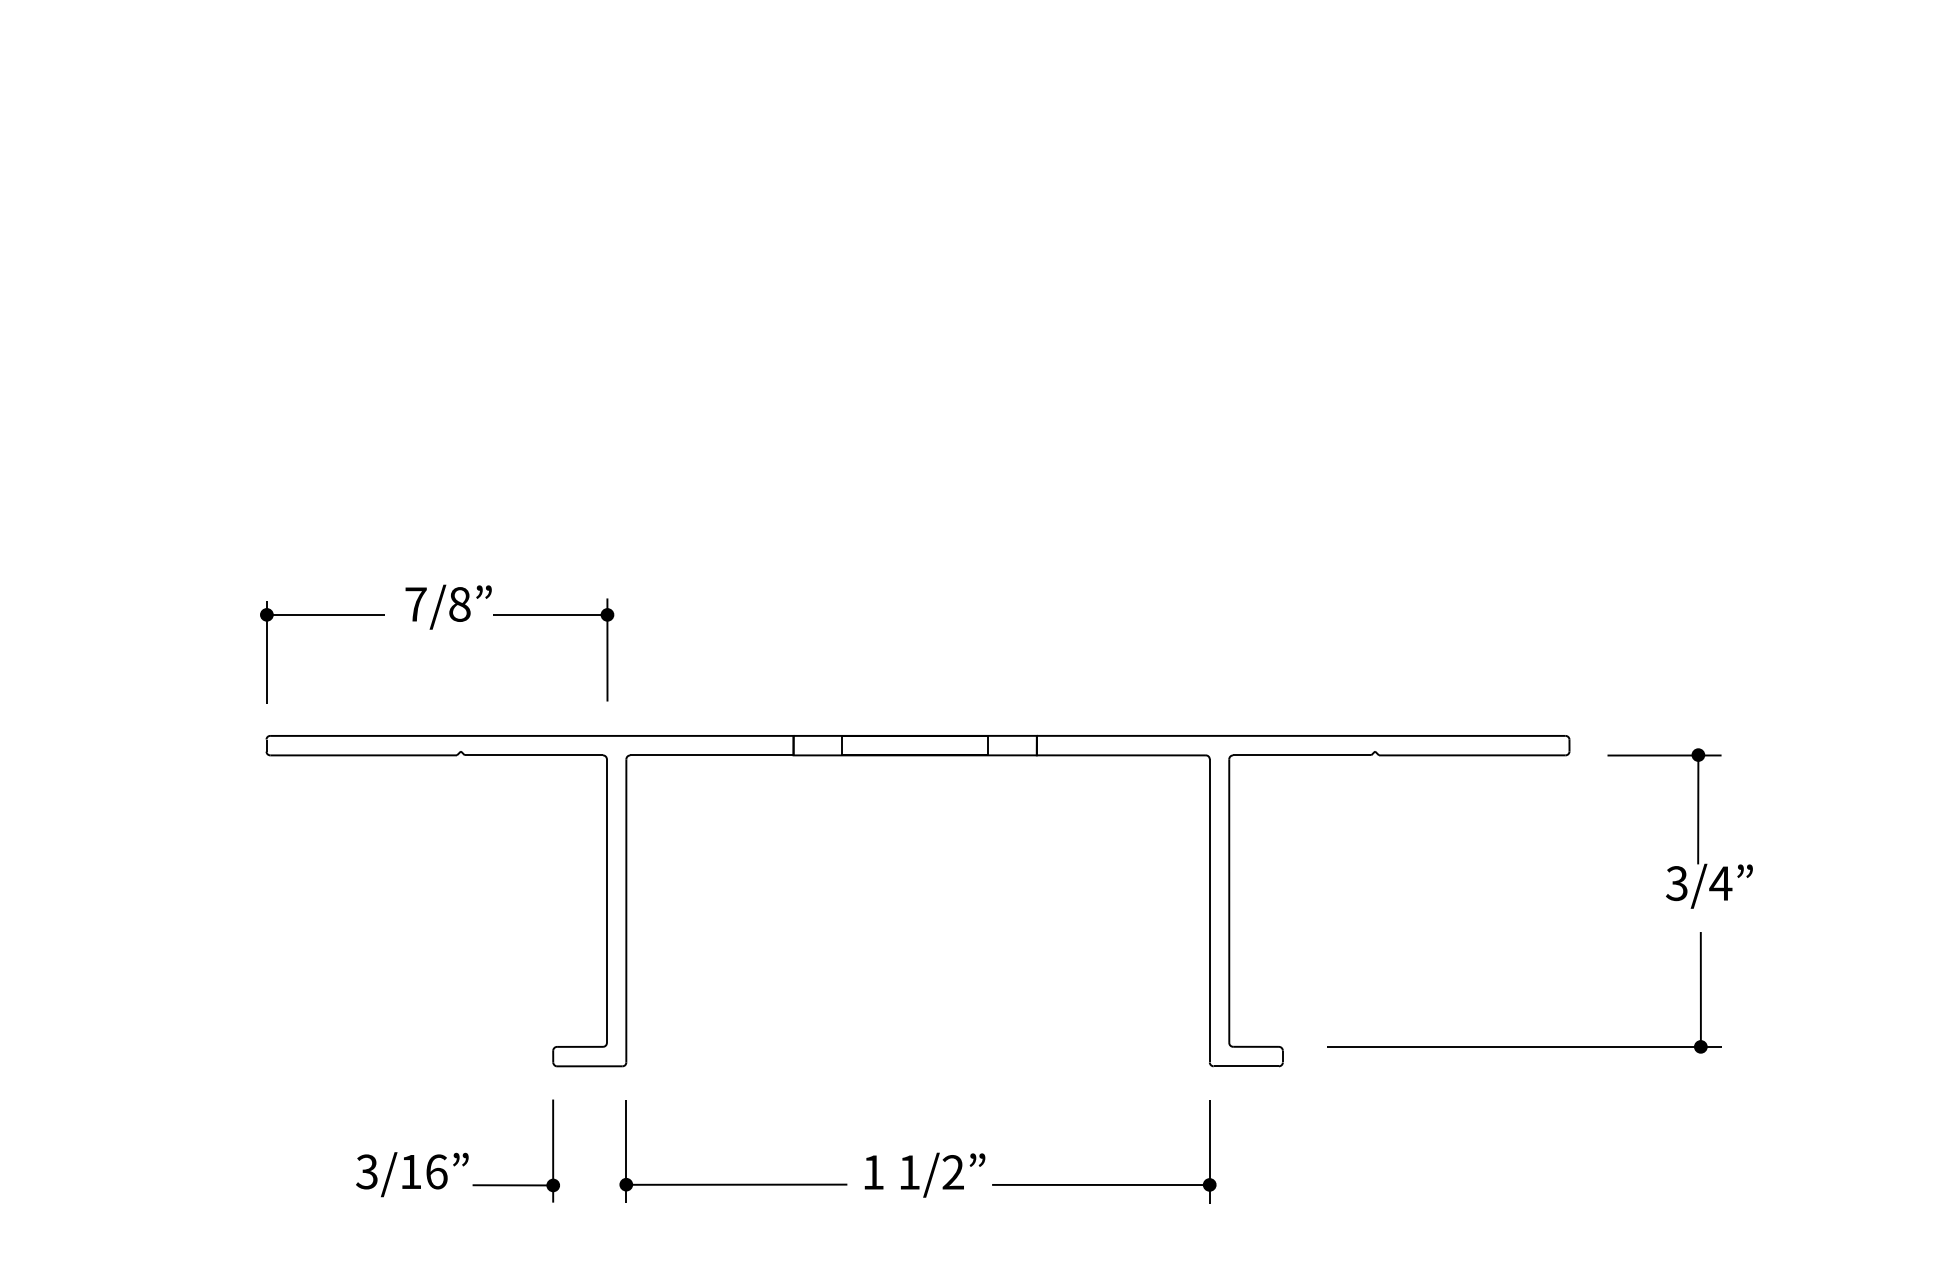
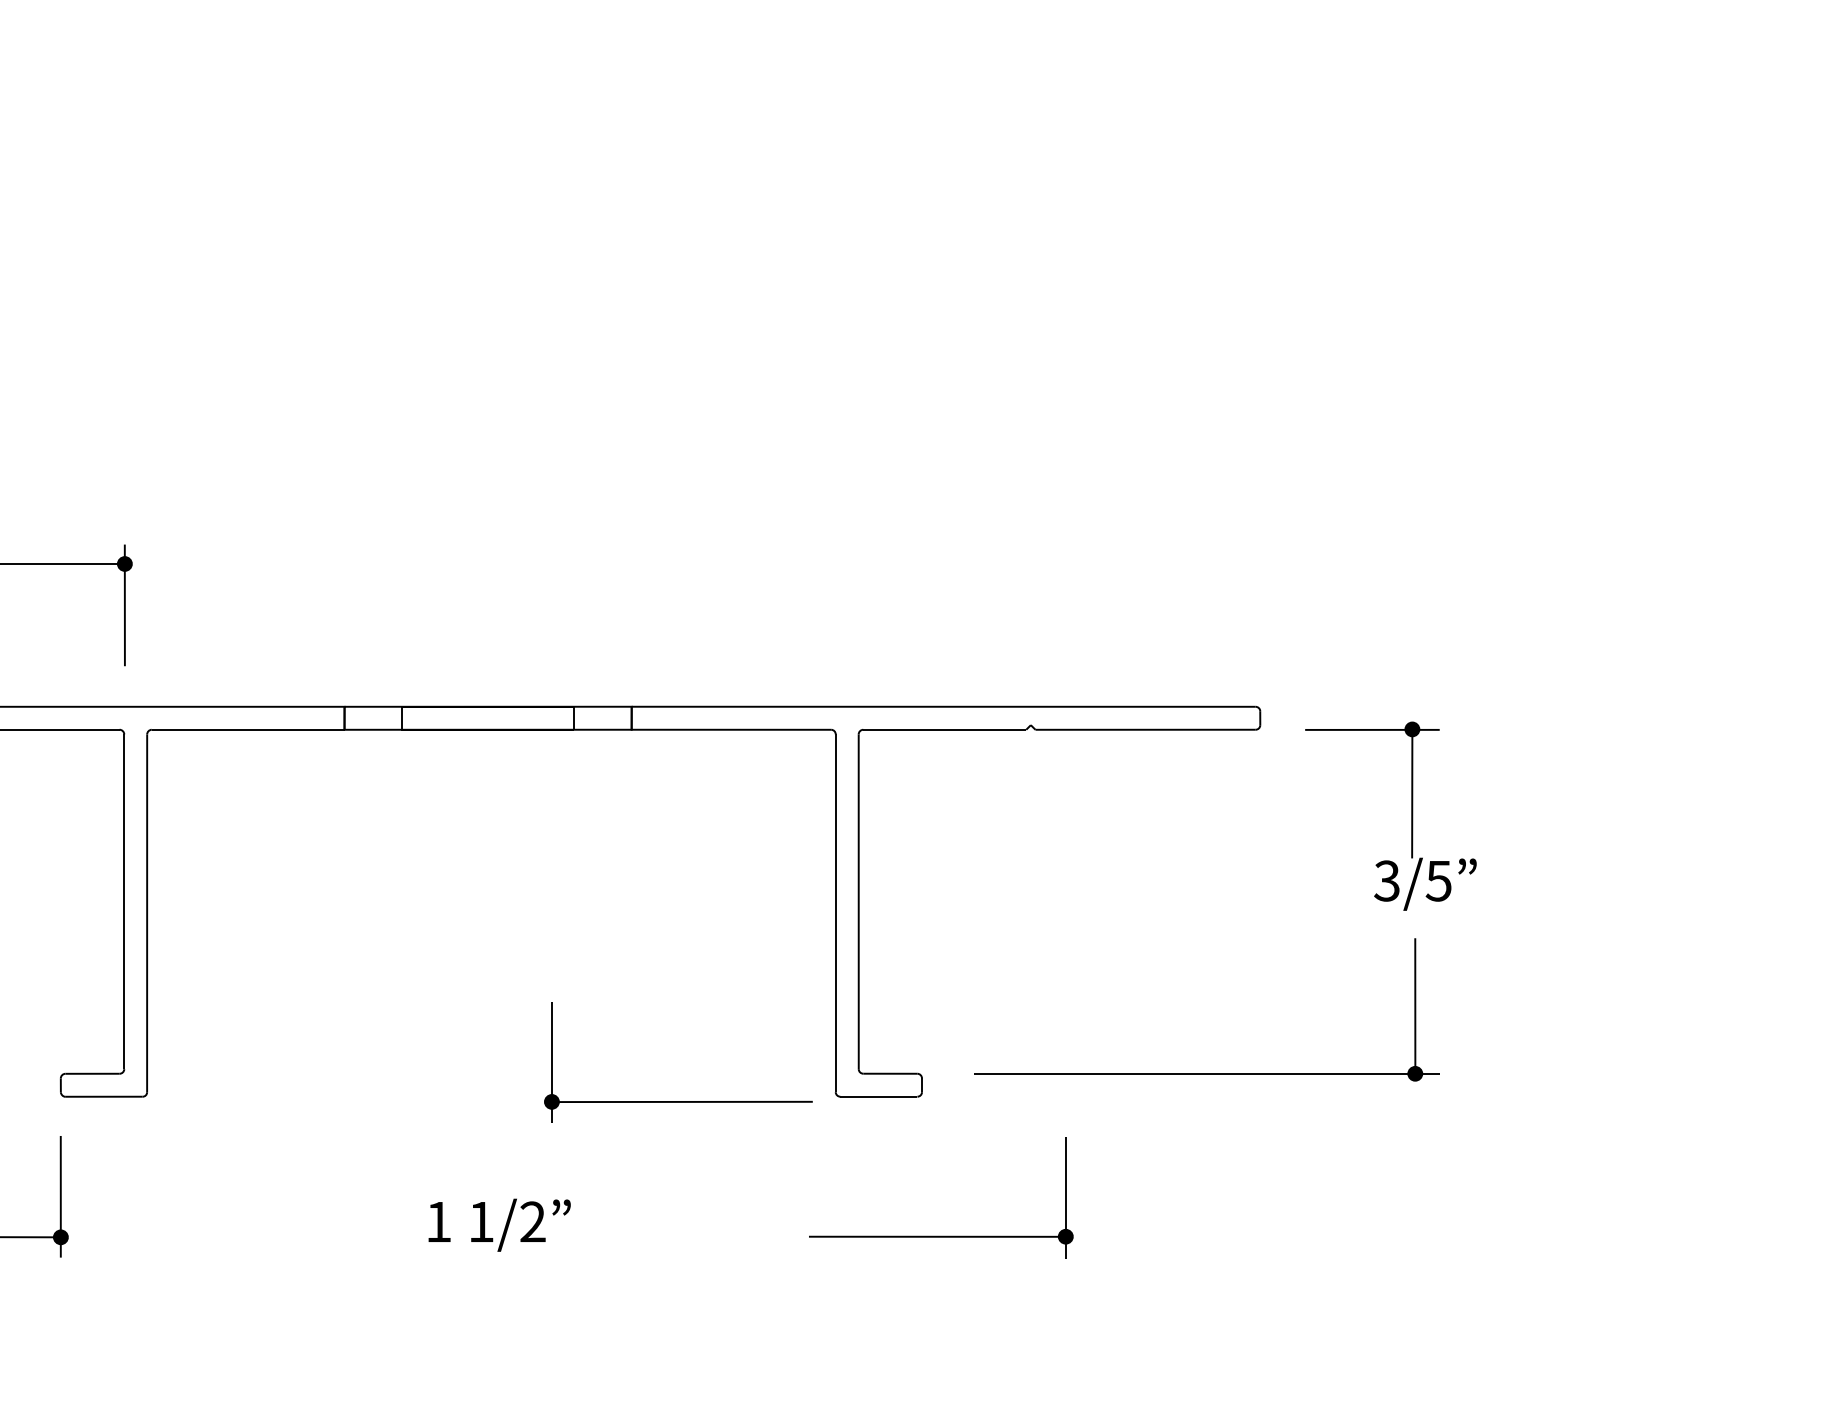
text: (1720, 883) -> (1438, 880), 3/4 -> 3/5
part: (733, 1183) -> (678, 1100), moved
part: (1104, 1184) -> (941, 1236), moved

